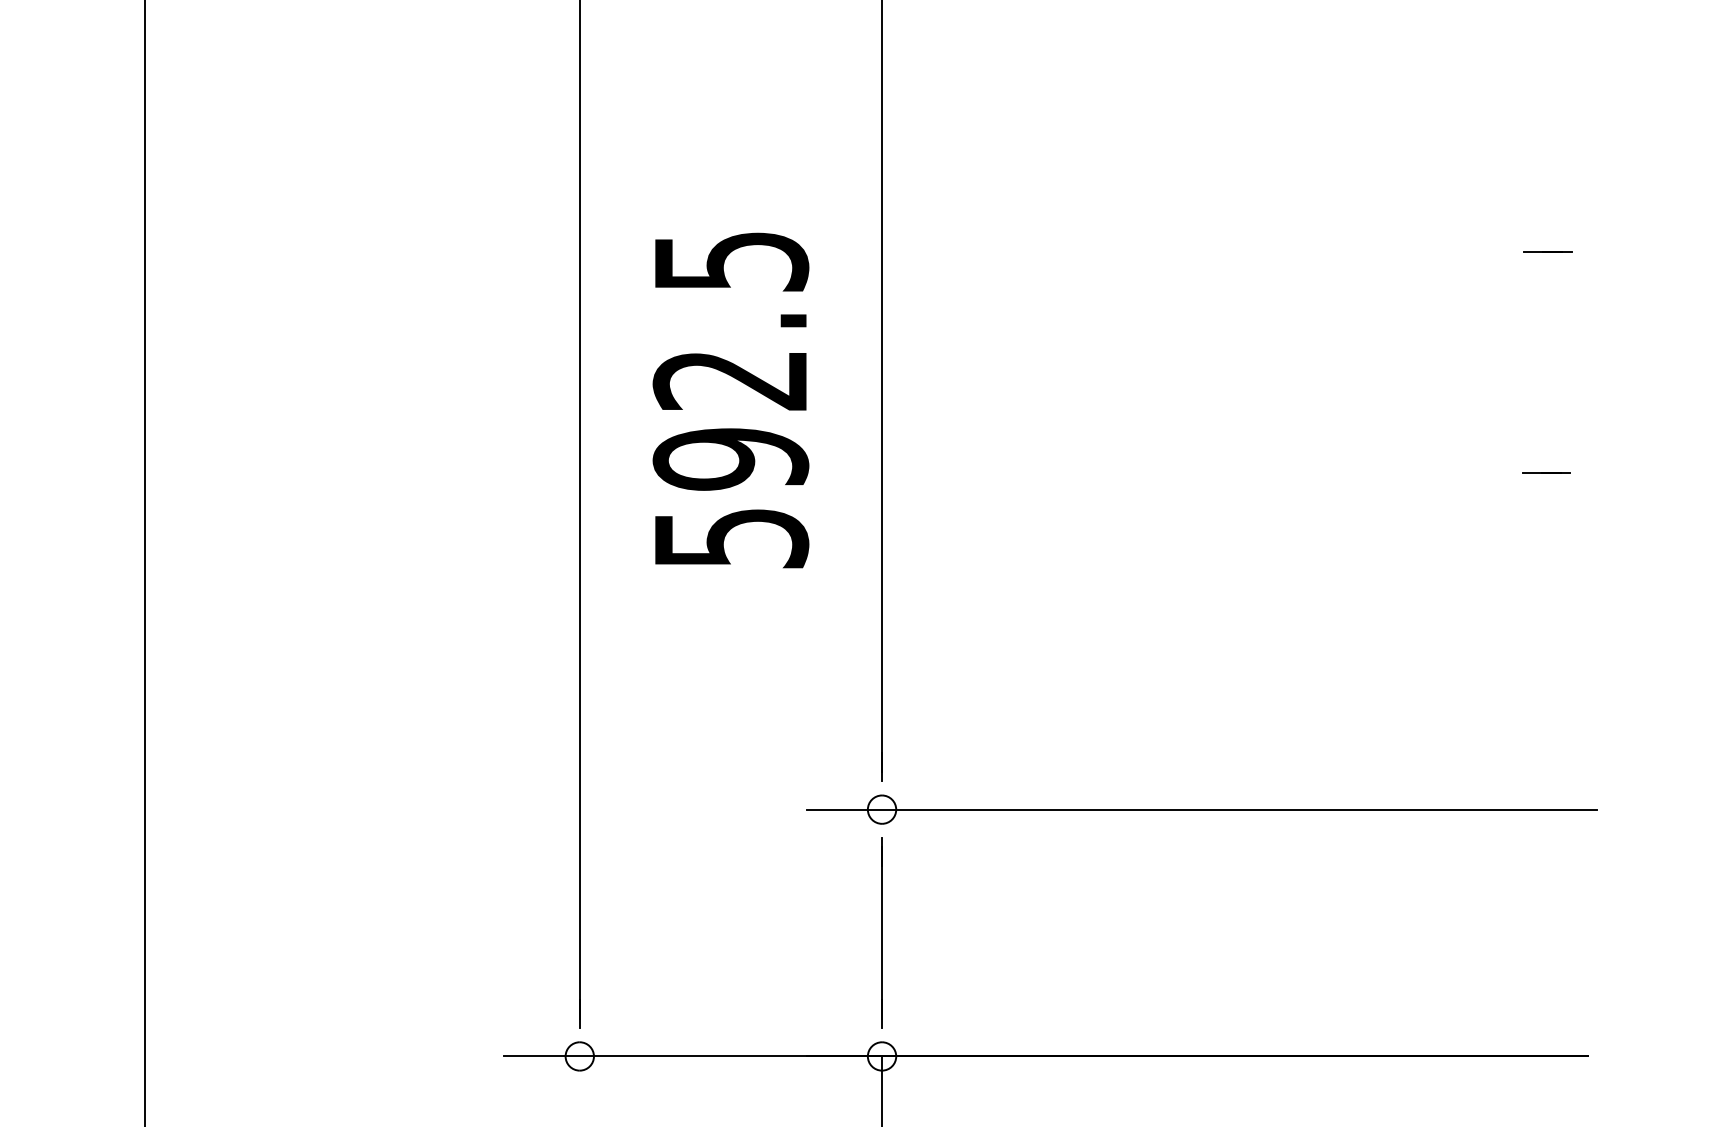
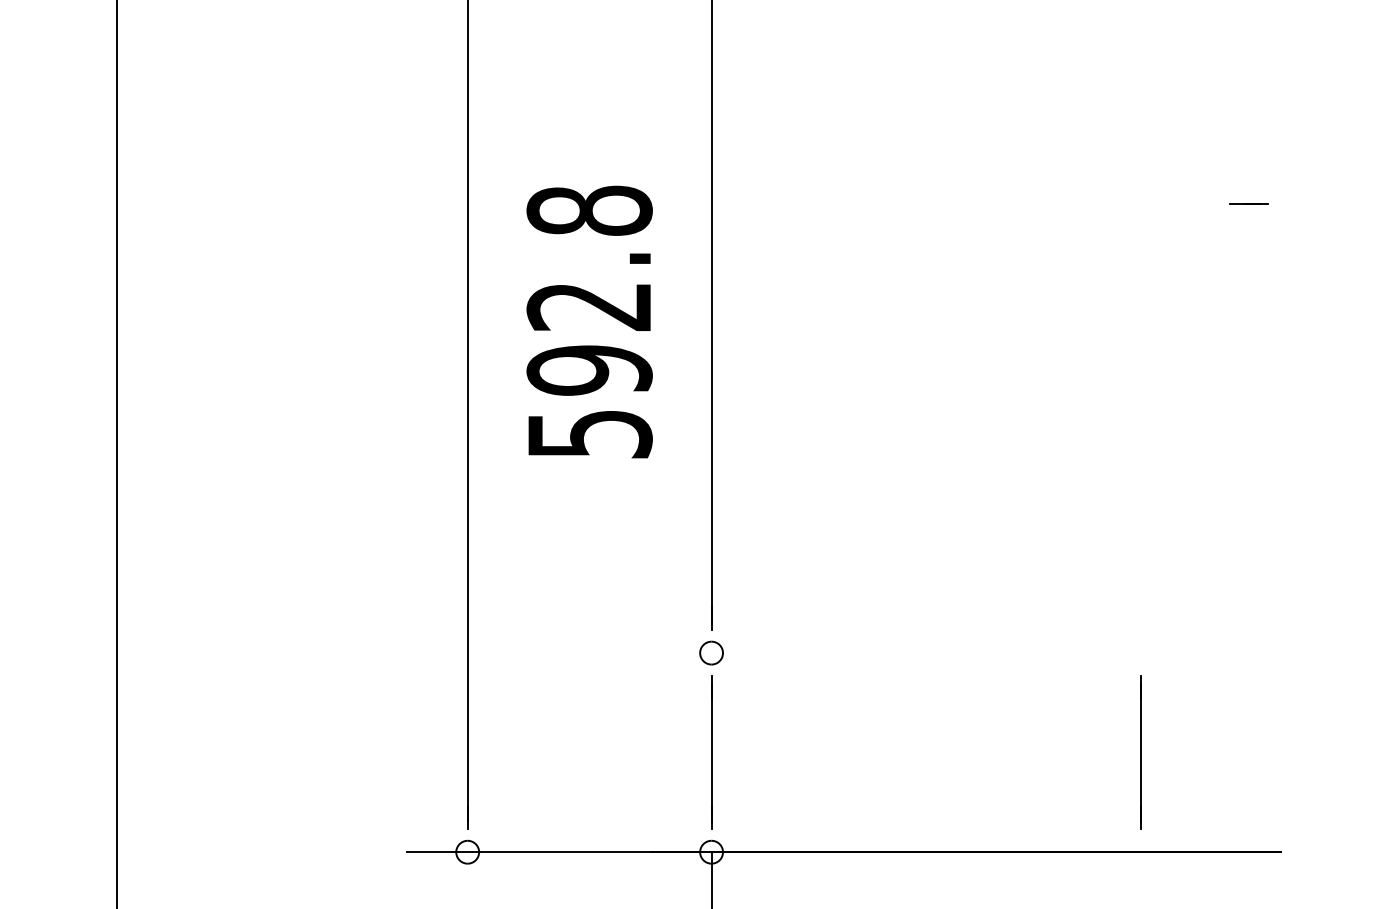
text: (730, 261) -> (589, 210), 592.5 -> 592.8
line: (1546, 473) -> (1247, 381), removed
line: (1201, 810) -> (969, 653), removed
line: (1413, 932) -> (1140, 752), added

